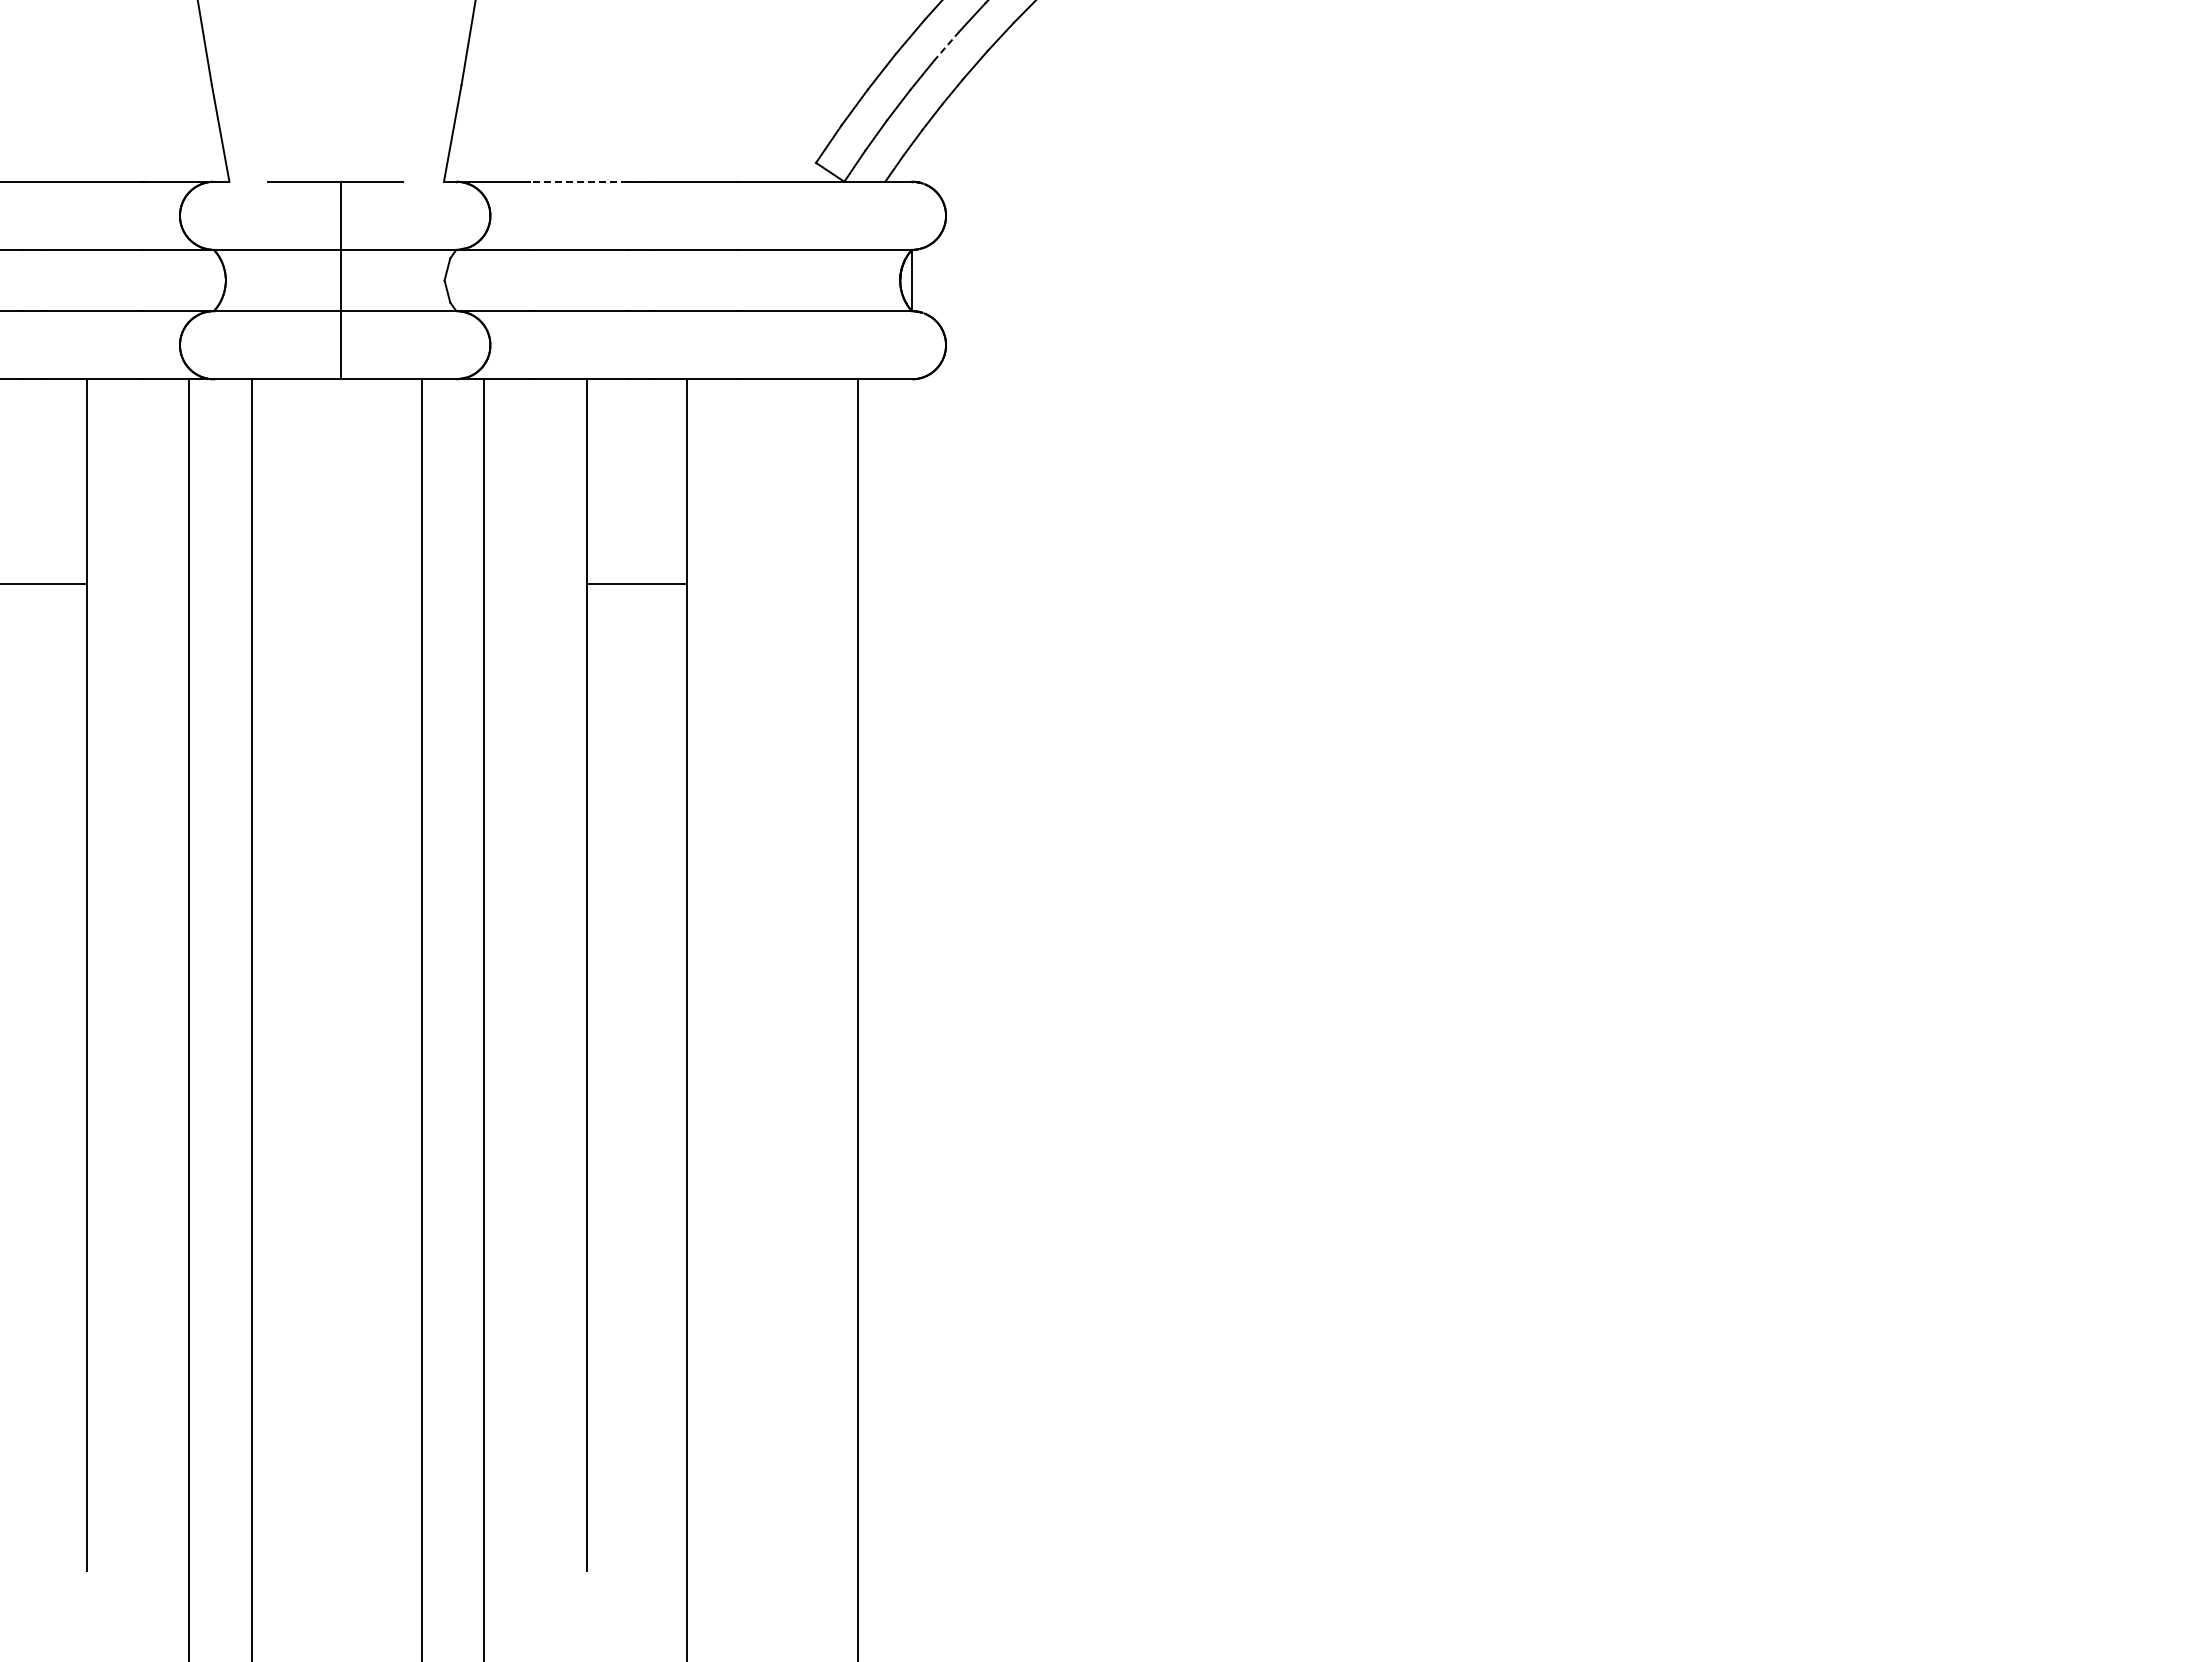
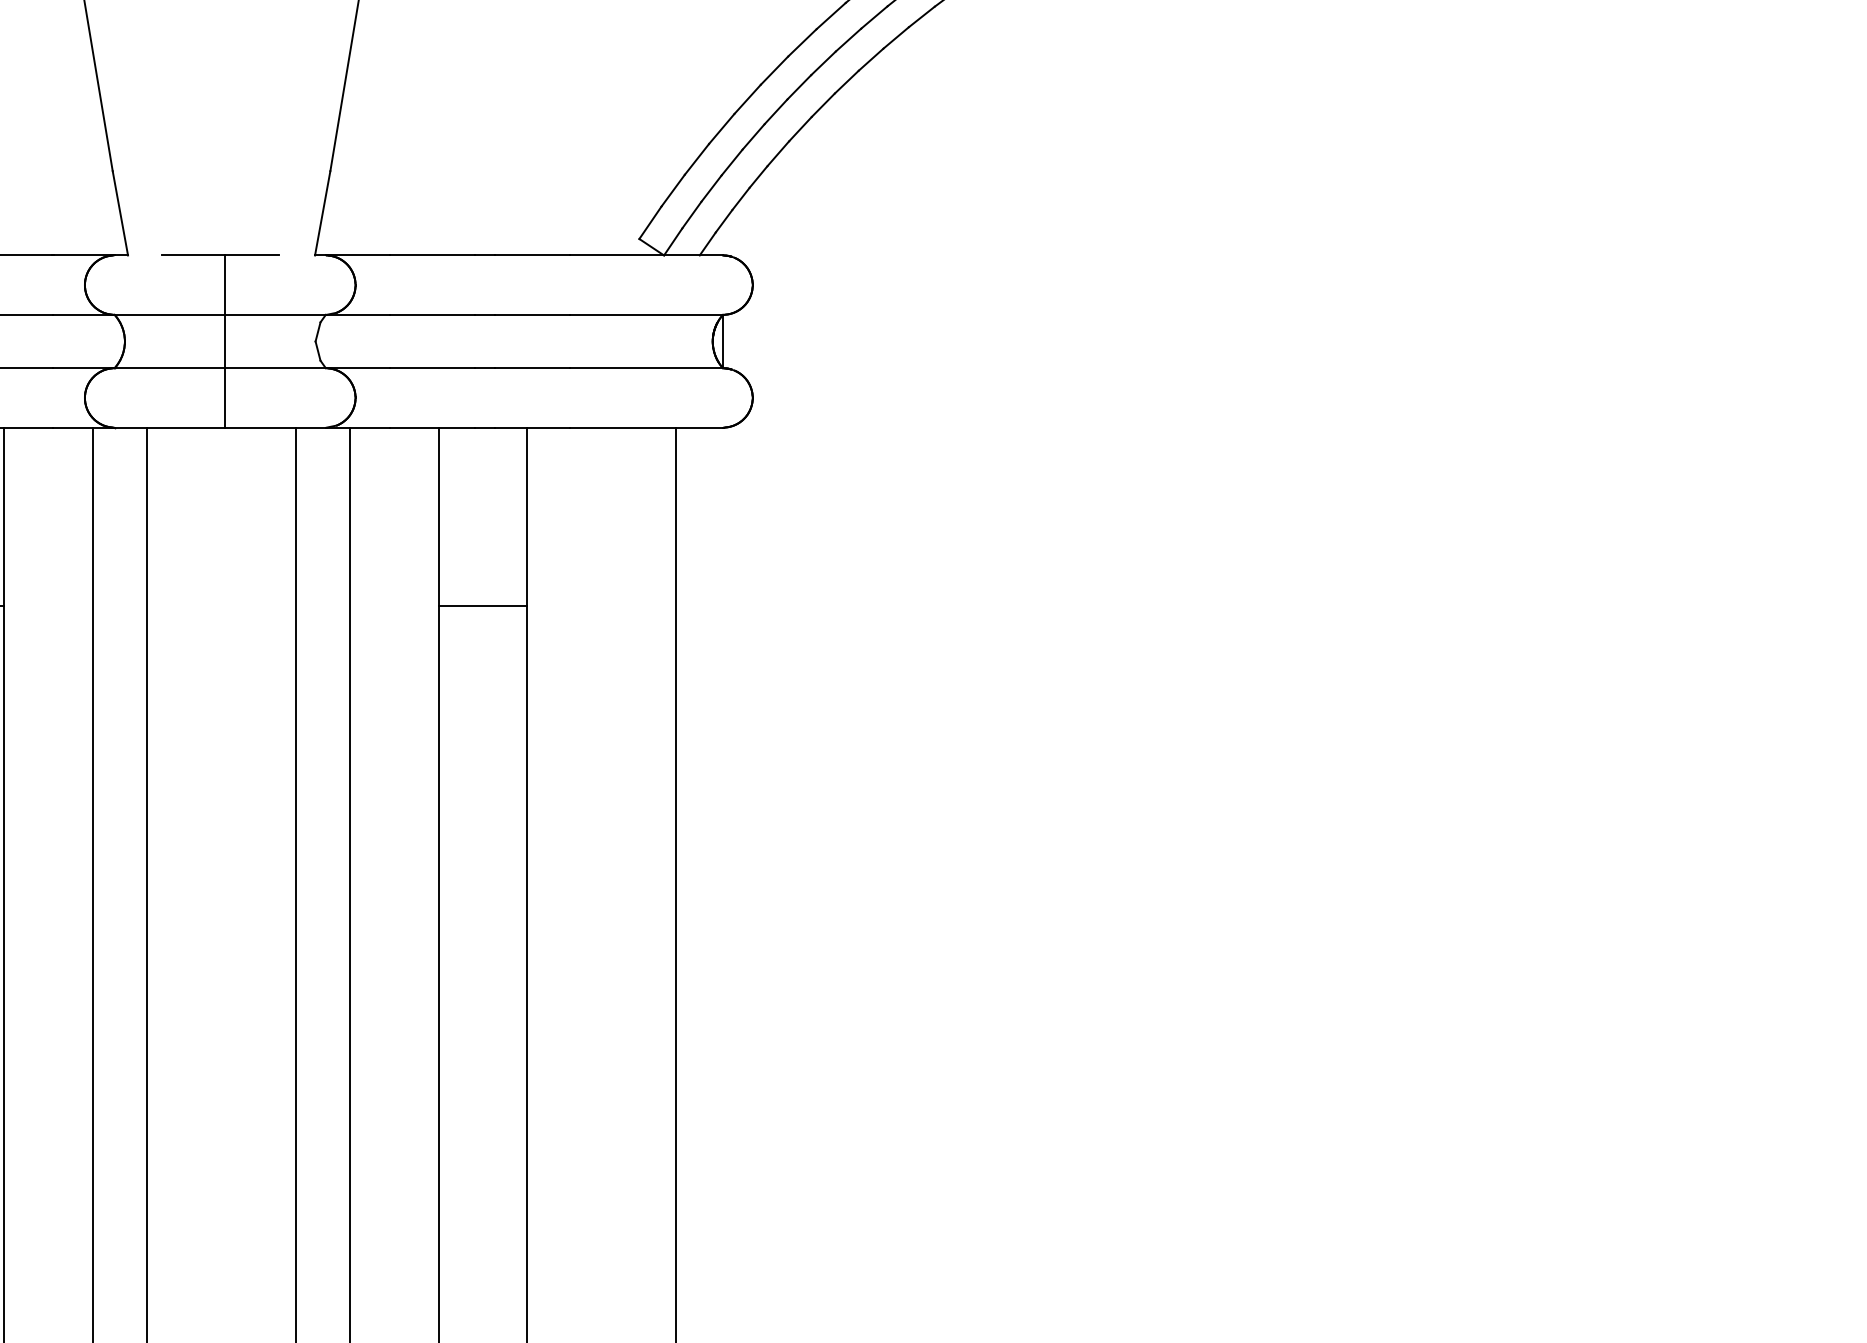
line: (946, 46) -> (753, 137), dashed -> solid
line: (578, 181) -> (432, 255), dashed -> solid

